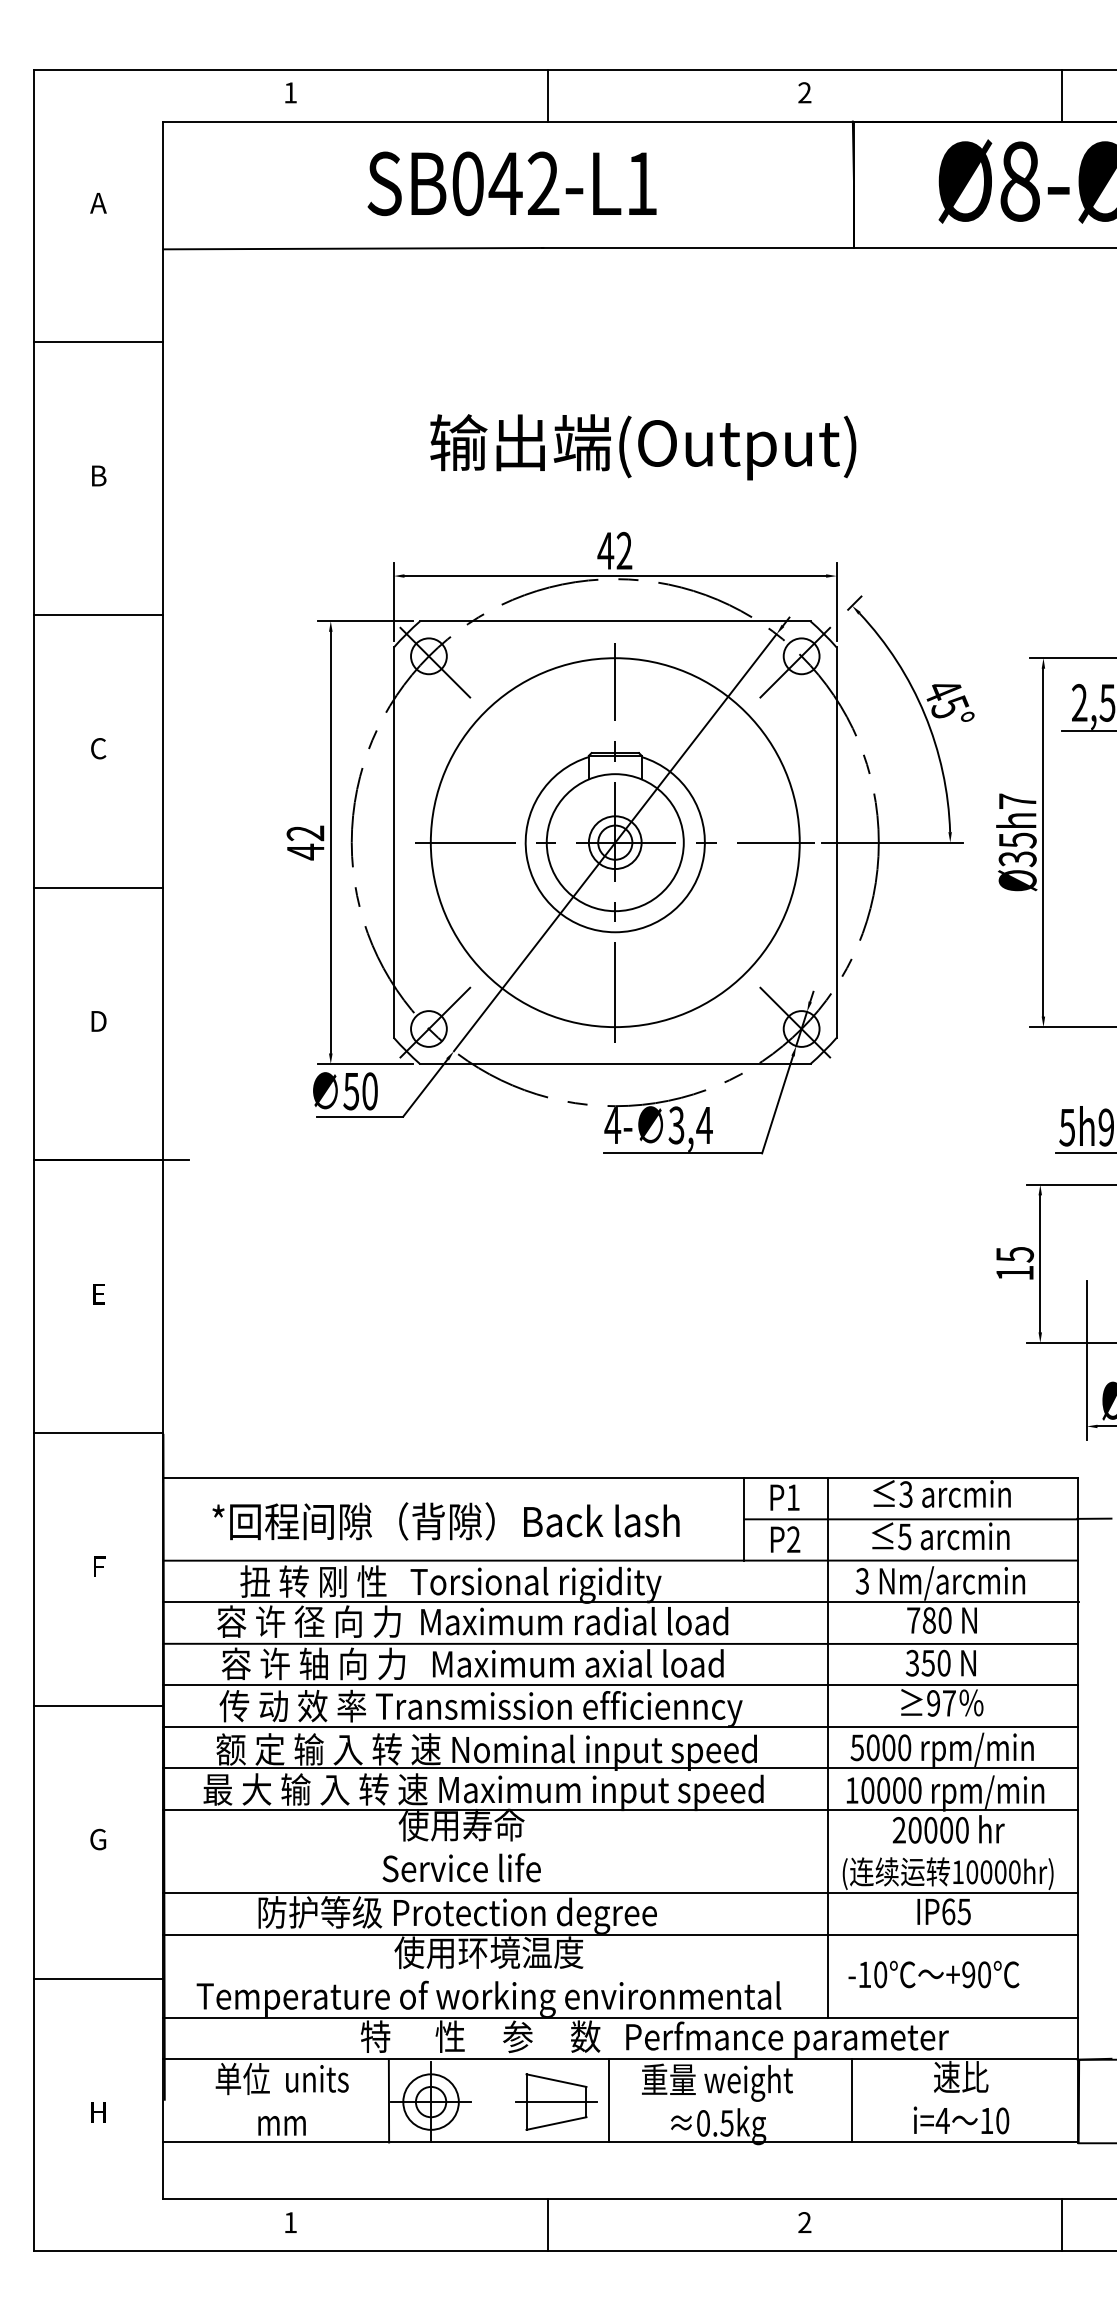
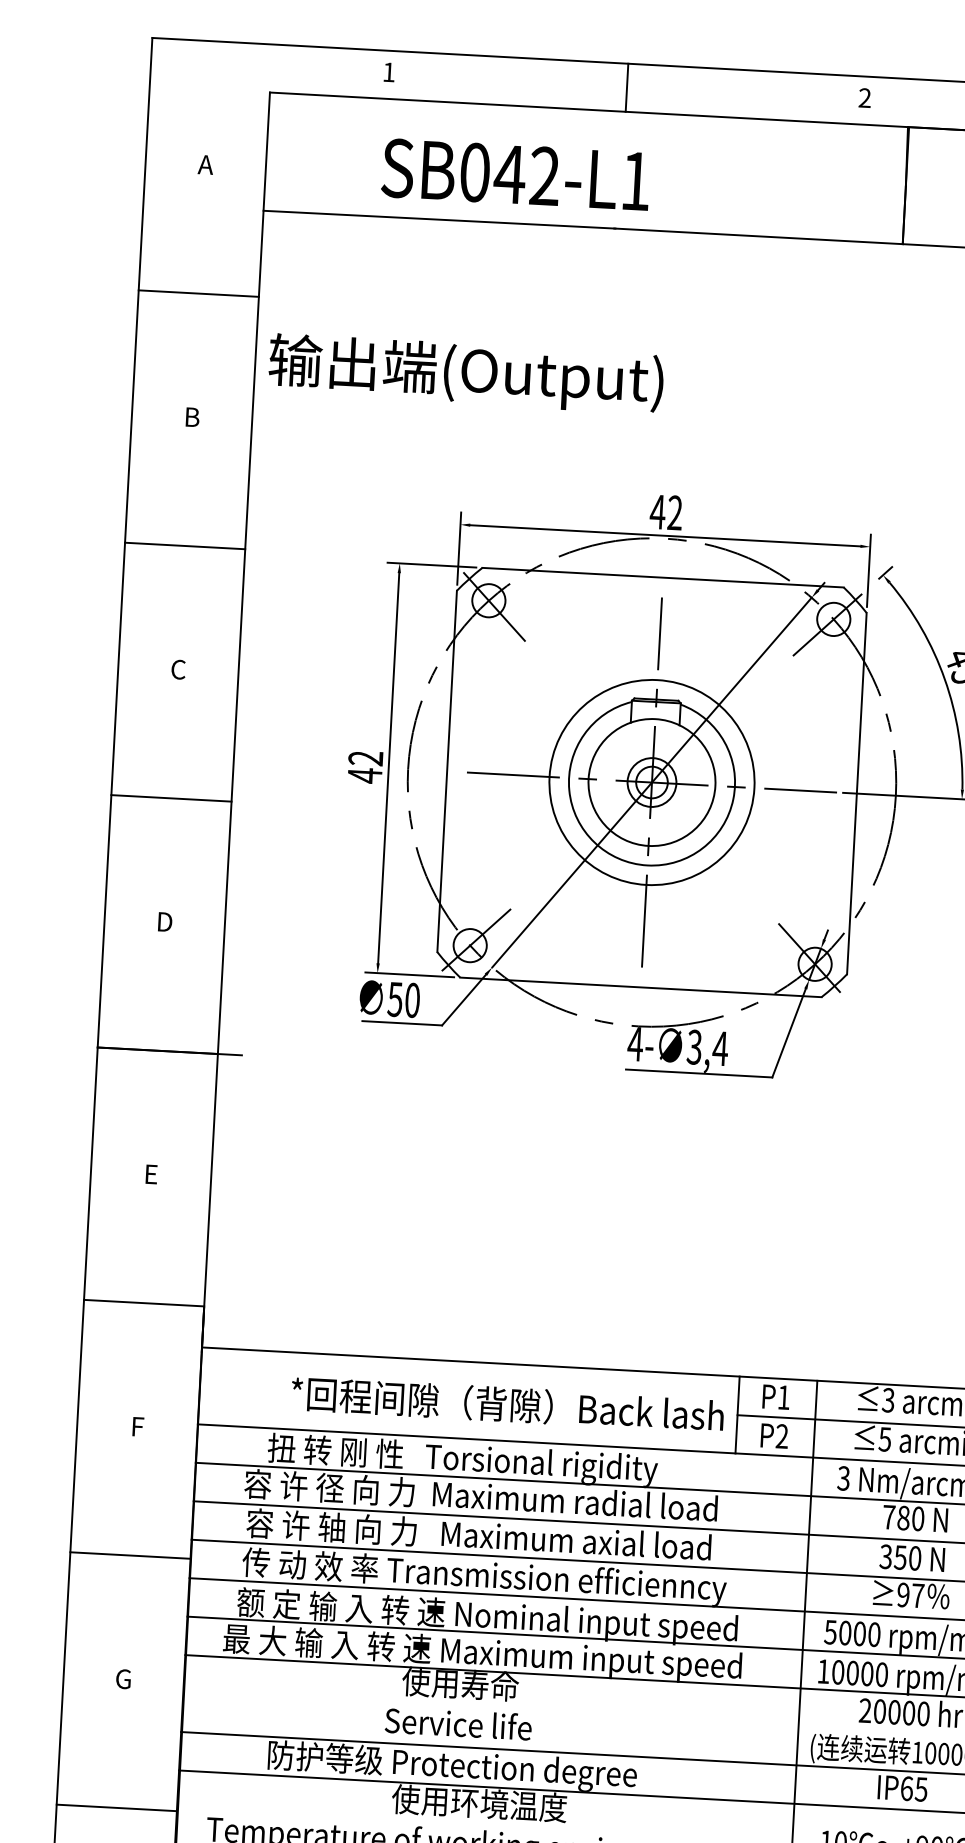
text: (511, 183) -> (515, 174), moved
text: (643, 447) -> (466, 374), moved
circle: (614, 842) -> (651, 782), size x0.6
text: (445, 1521) -> (507, 1404), moved

